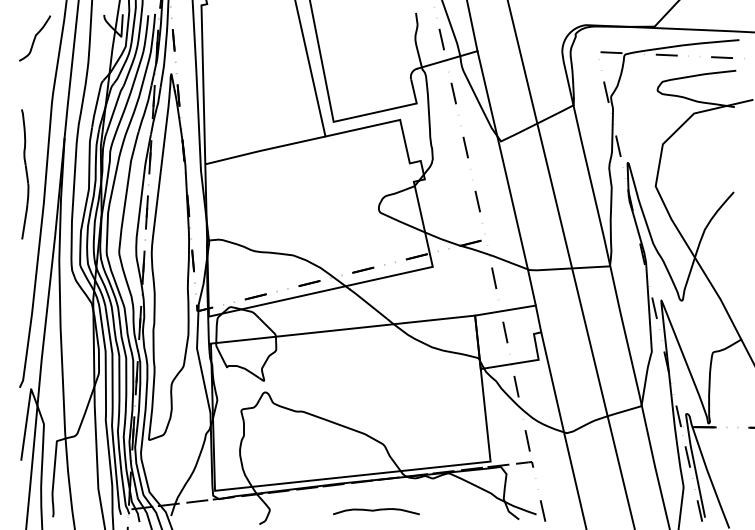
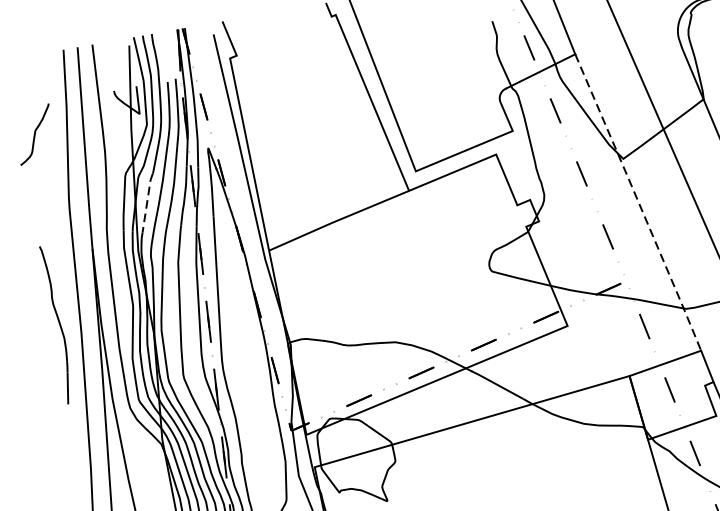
line: (114, 108) -> (146, 202), solid -> dashed
part: (25, 174) -> (58, 324), moved
line: (507, 179) -> (639, 203), solid -> dashed

